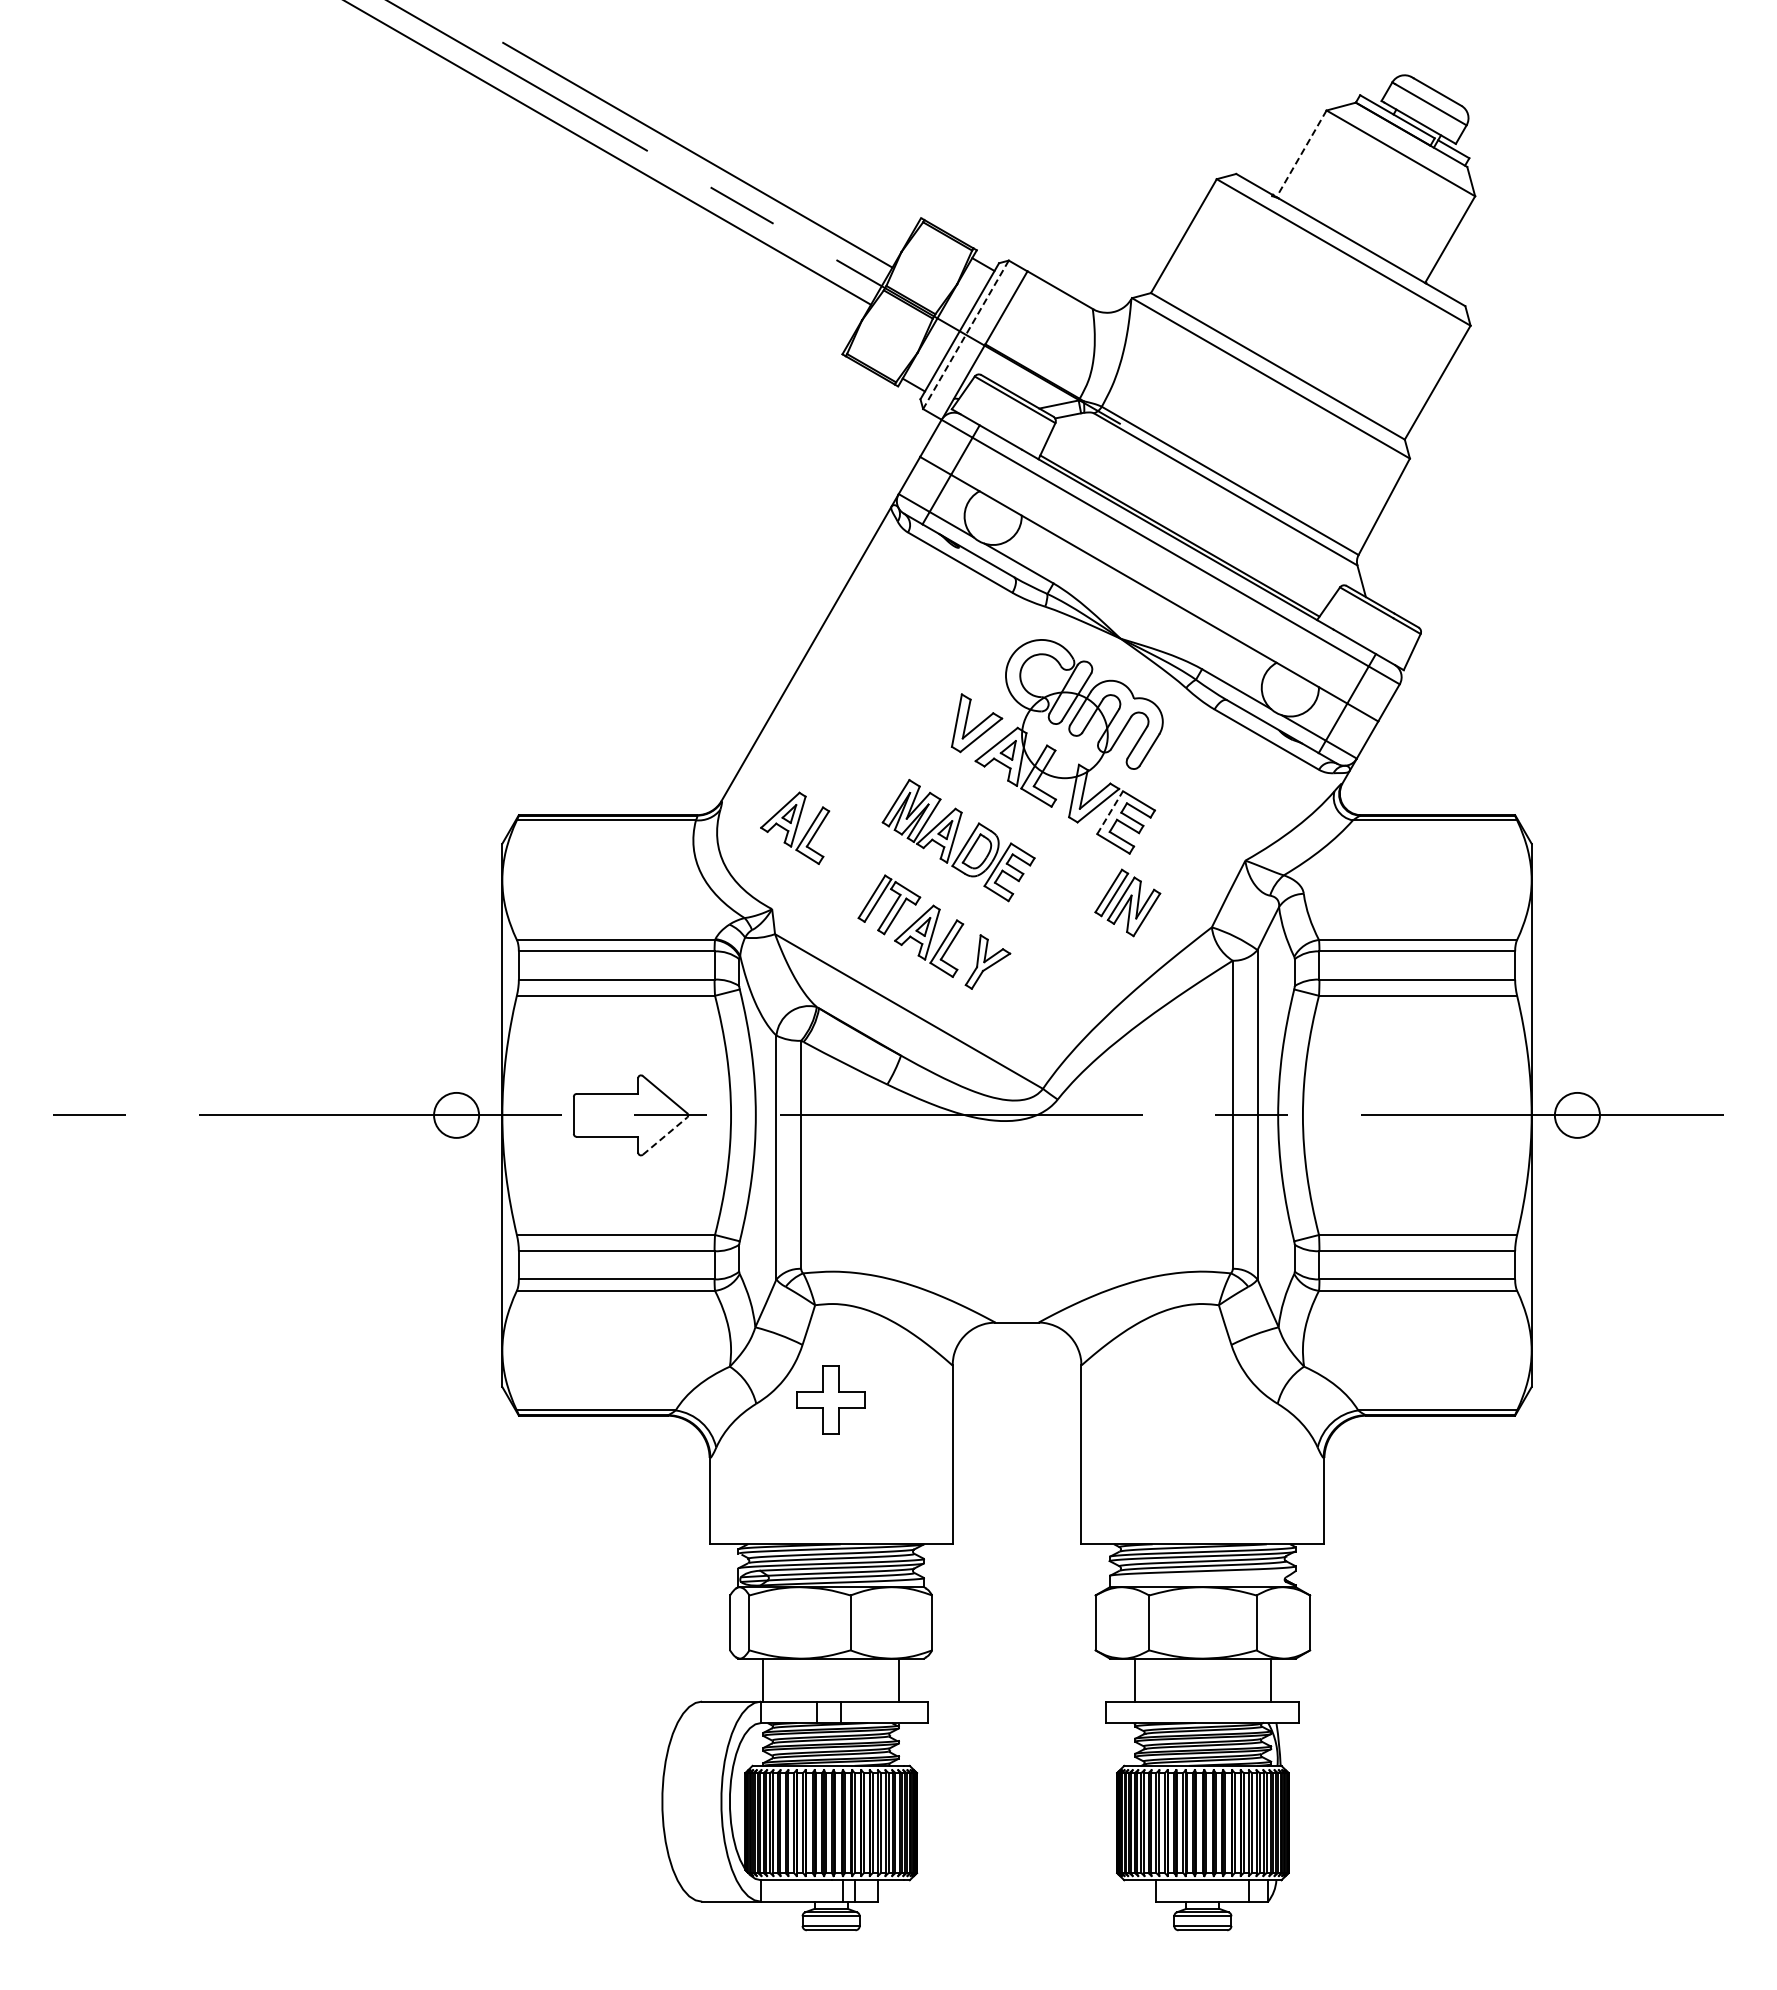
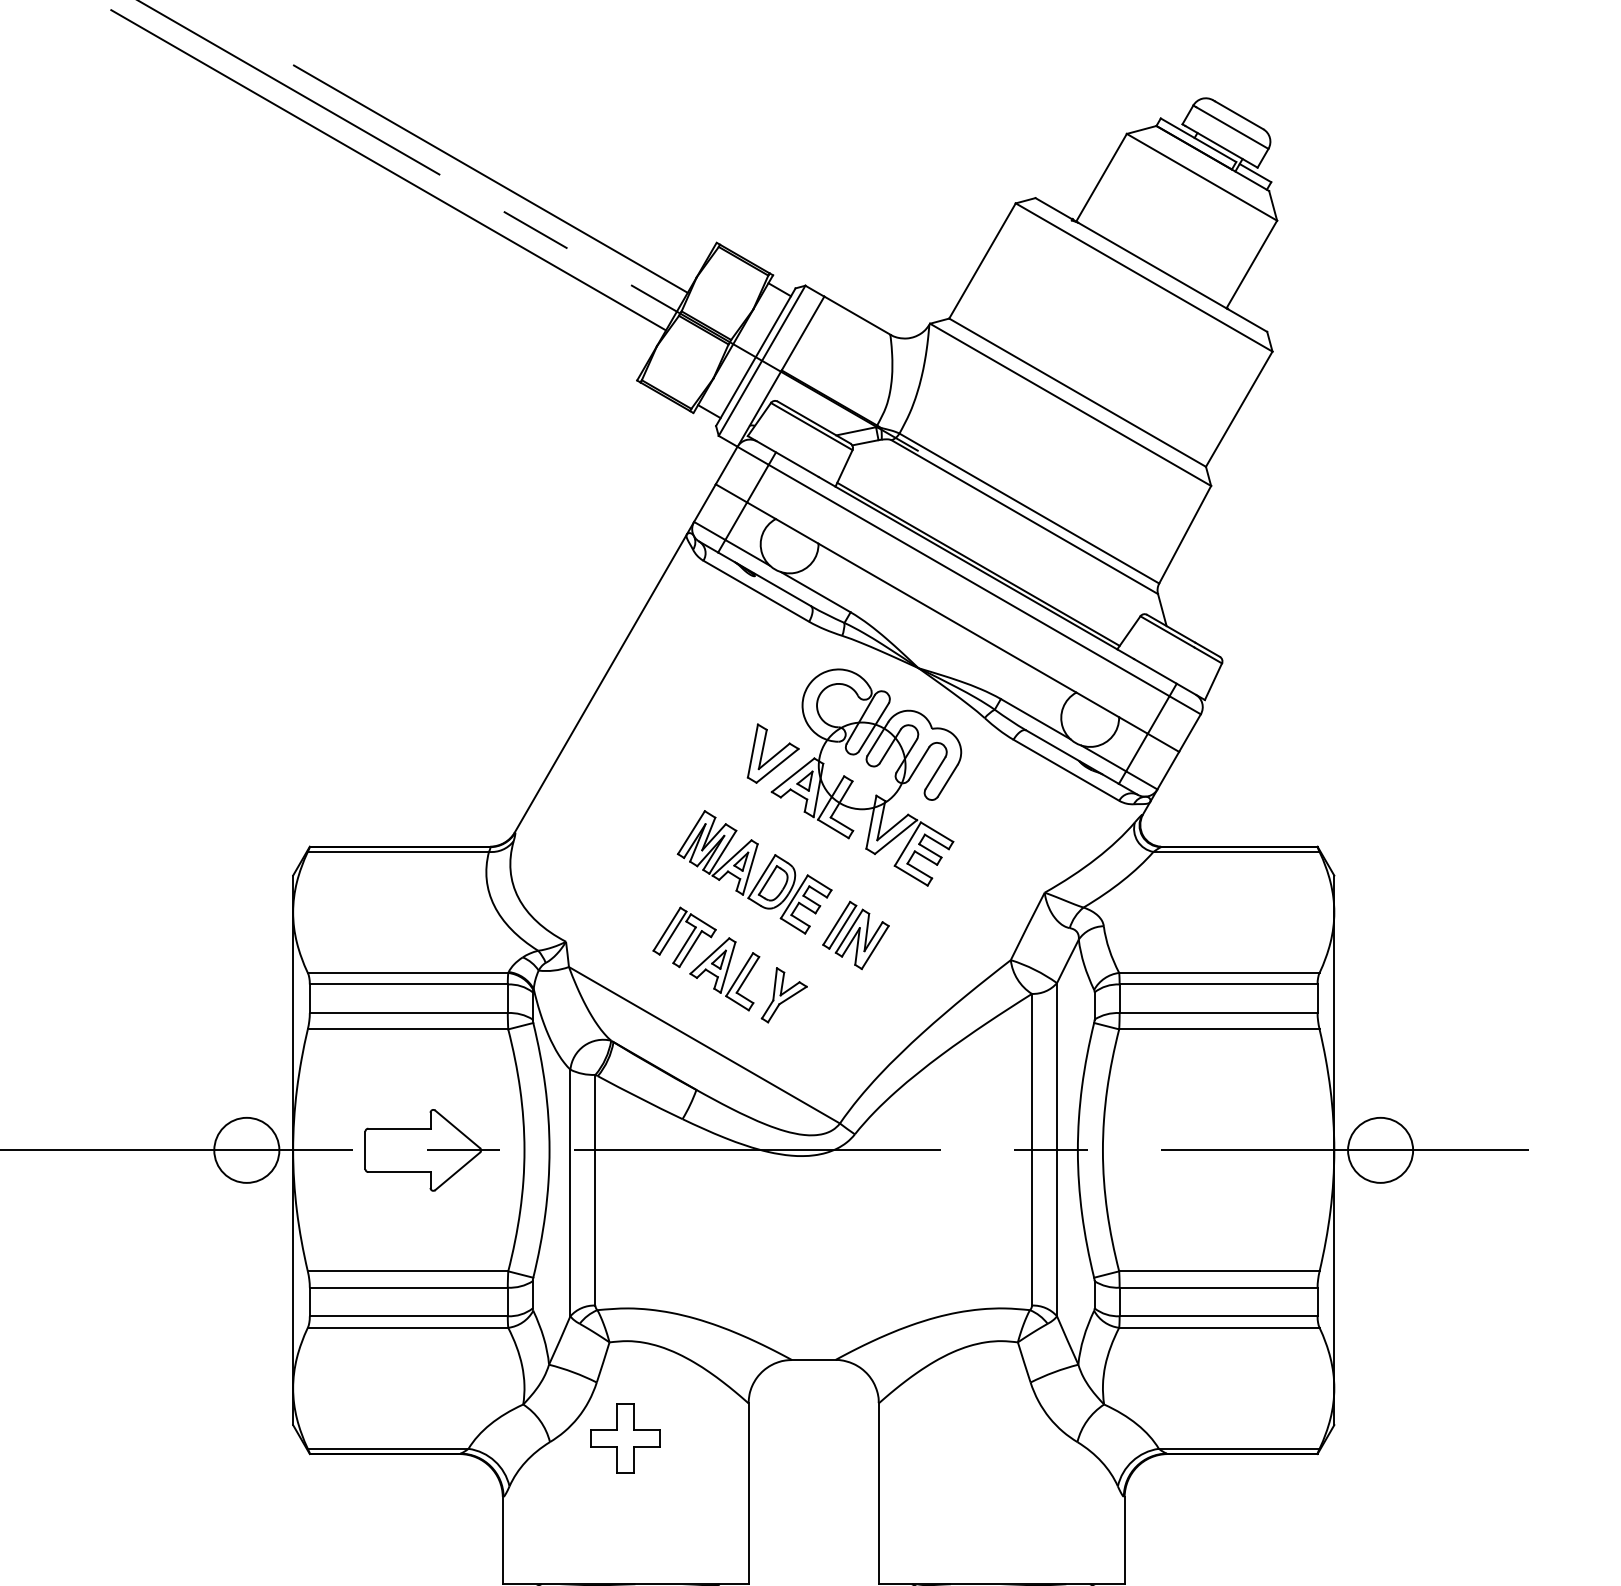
line: (1301, 154) -> (1101, 178), dashed -> solid
line: (965, 334) -> (761, 360), dashed -> solid
line: (1110, 812) -> (908, 843), dashed -> solid
part: (795, 827) -> (589, 859), removed
part: (1127, 902) -> (855, 935), moved
circle: (456, 1115) -> (246, 1150), size x1.43
circle: (1577, 1115) -> (1380, 1150), size x1.43
line: (665, 1136) -> (458, 1171), dashed -> solid

